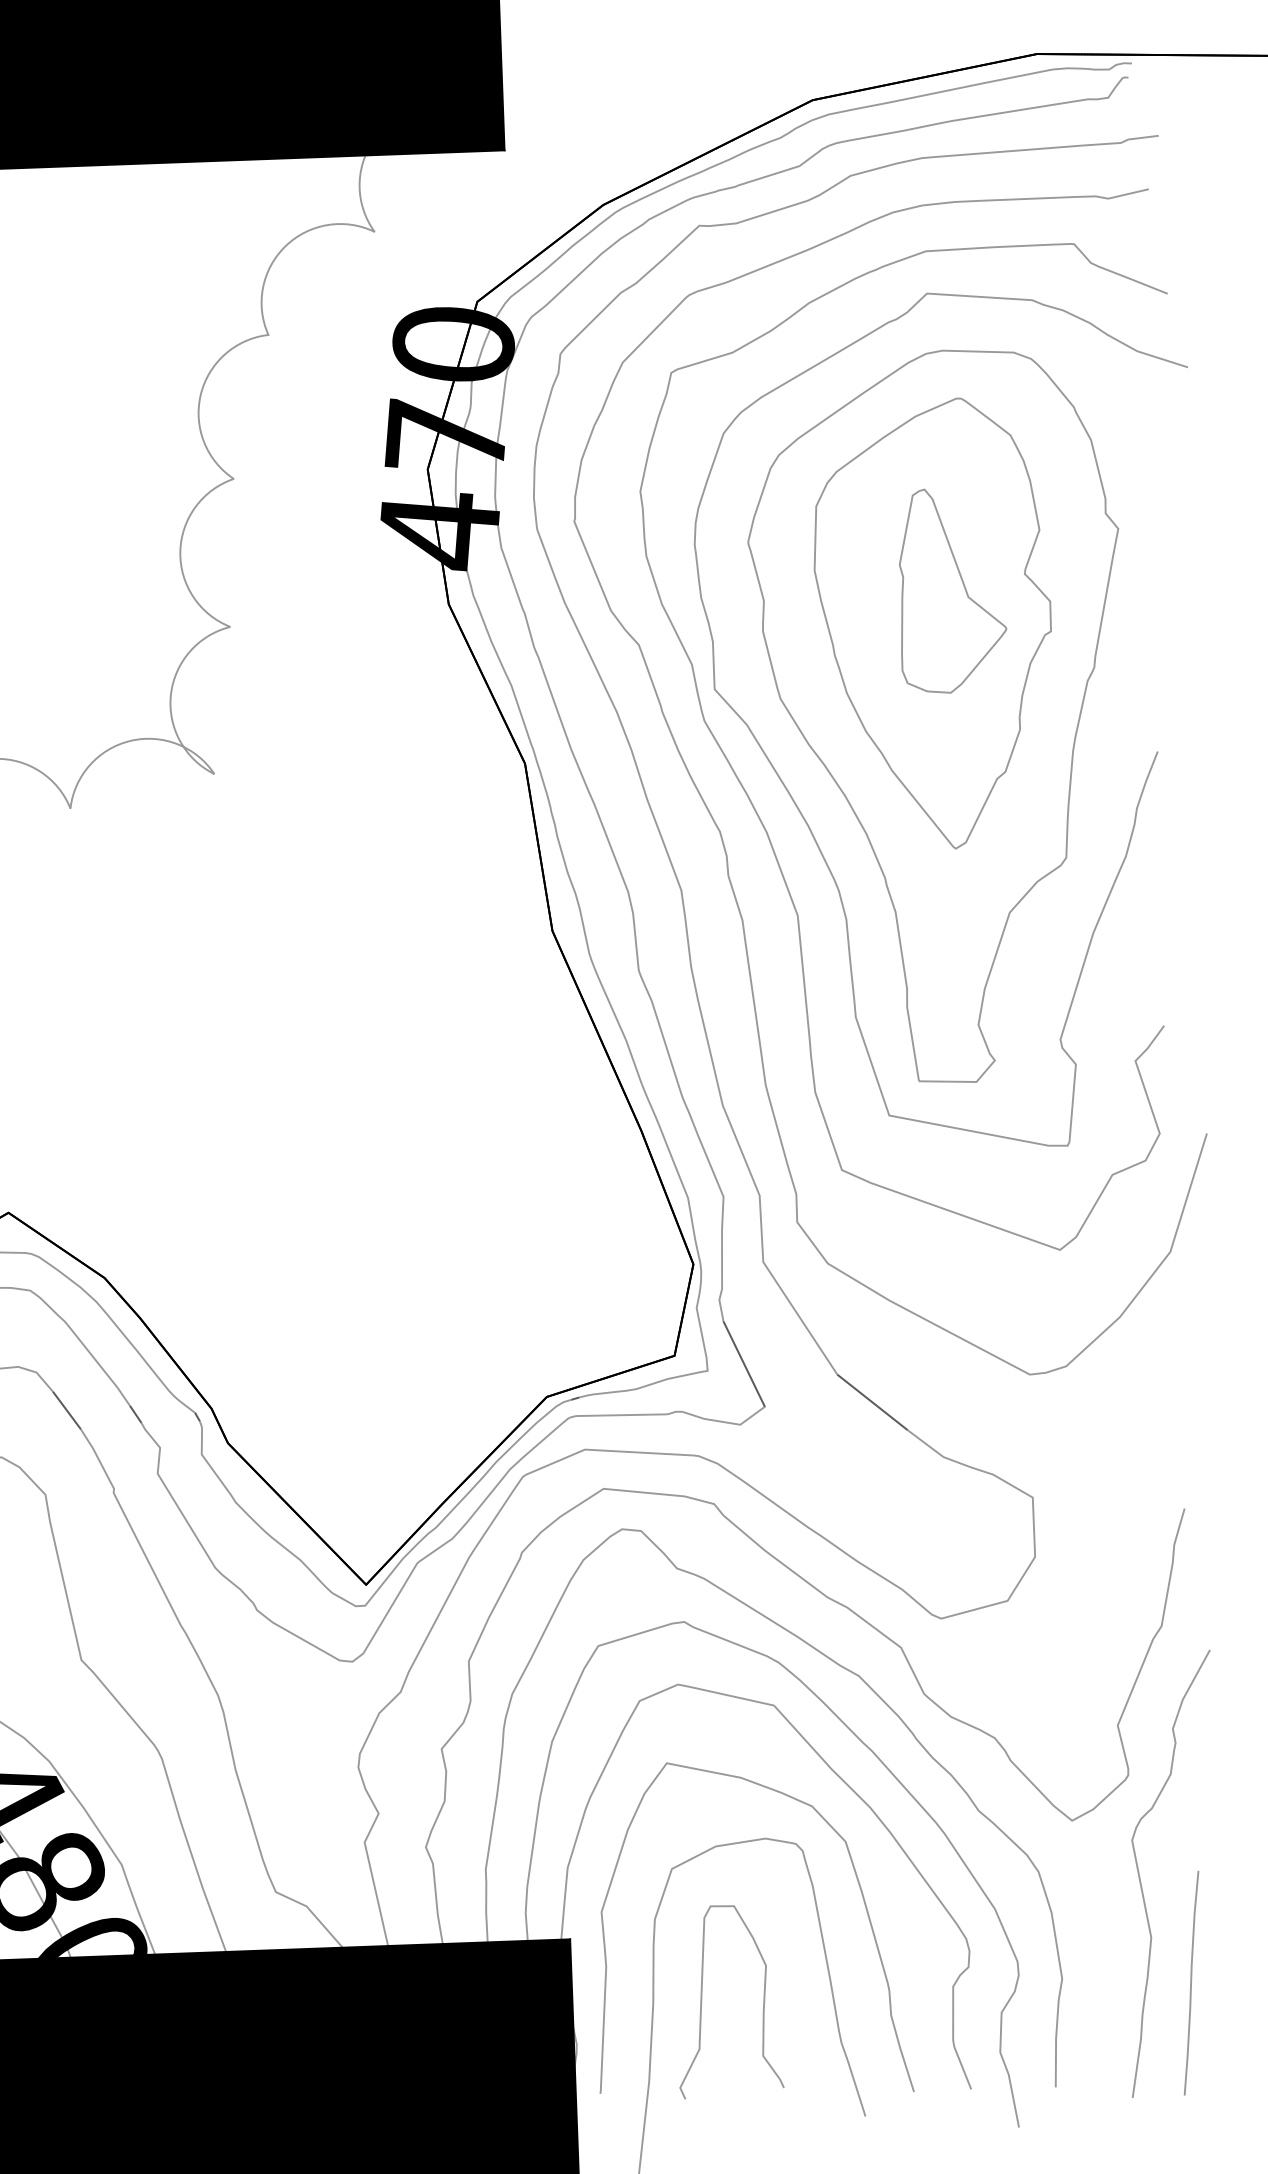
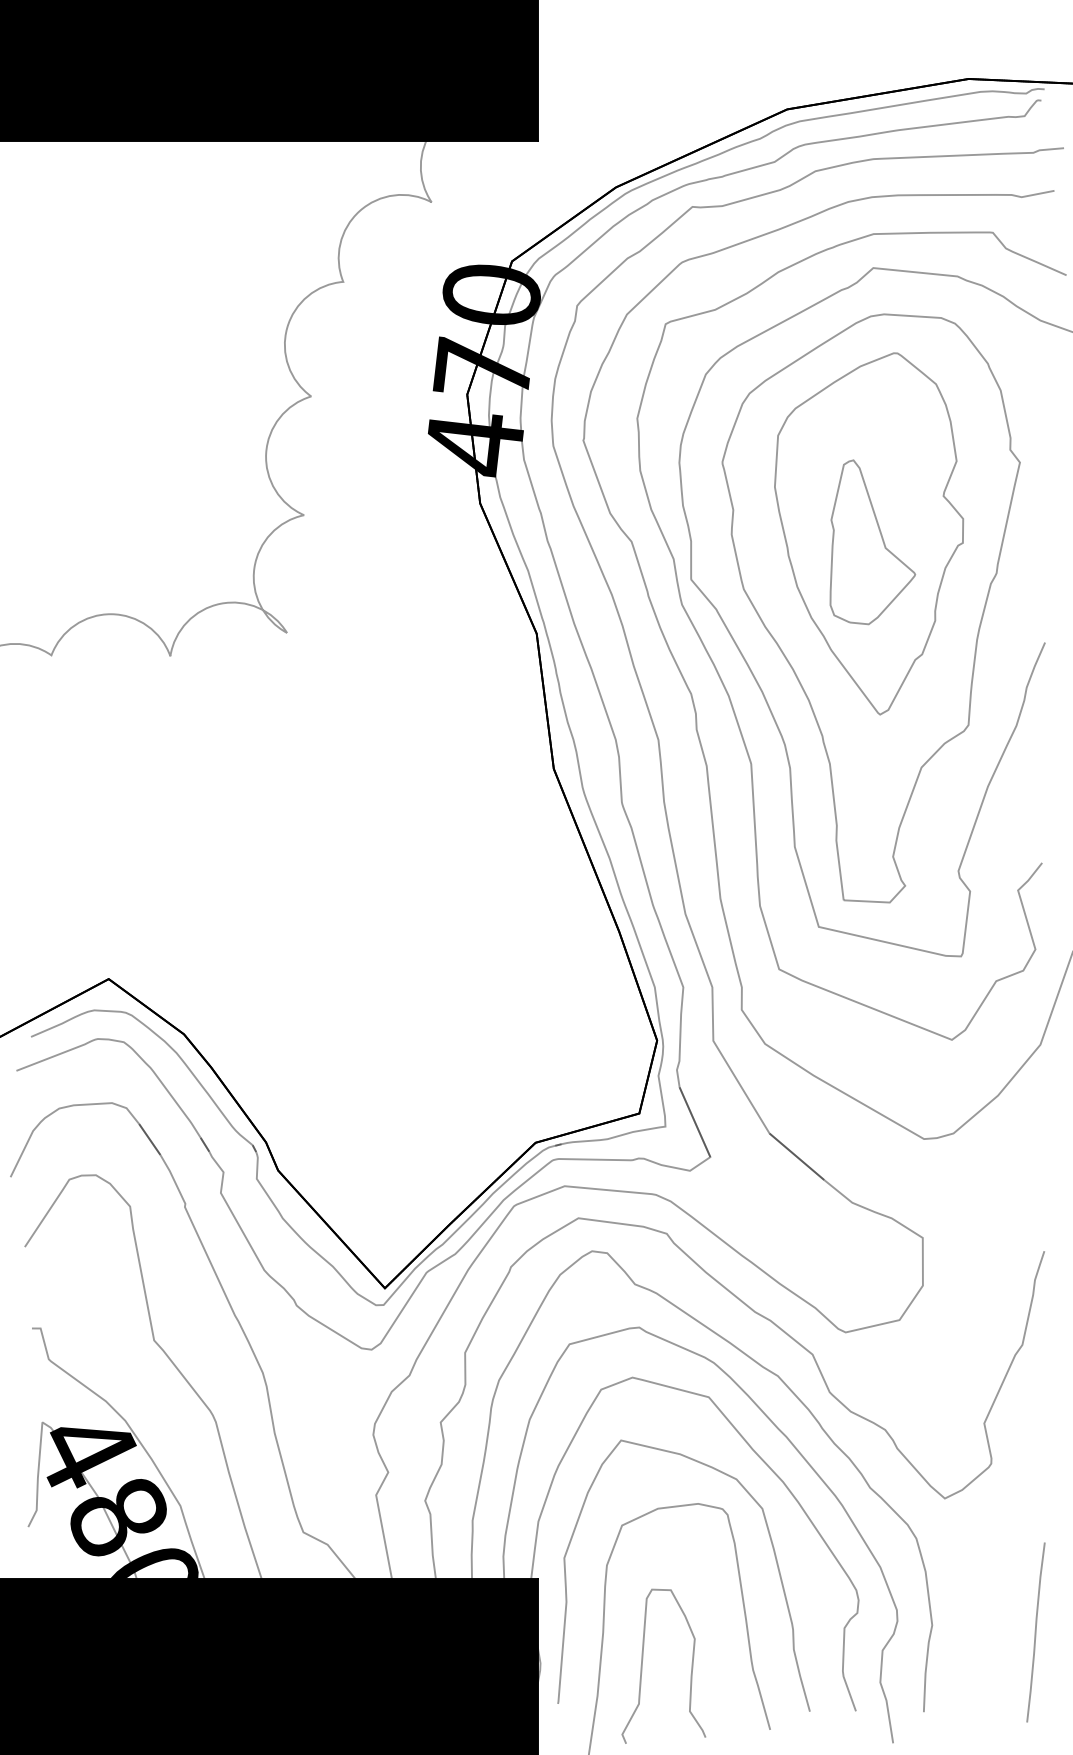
part: (951, 589) -> (872, 541), moved
curve: (1141, 1879) -> (998, 1547), removed
curve: (702, 2001) -> (642, 1665), moved

